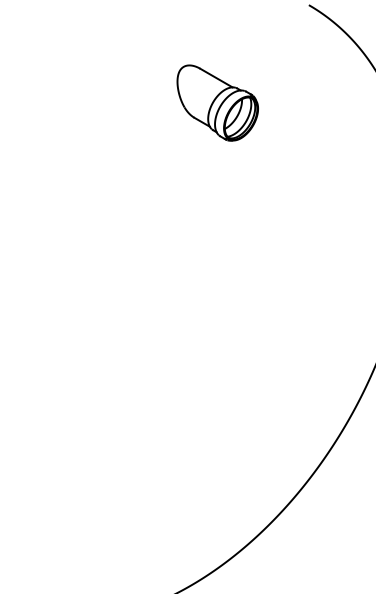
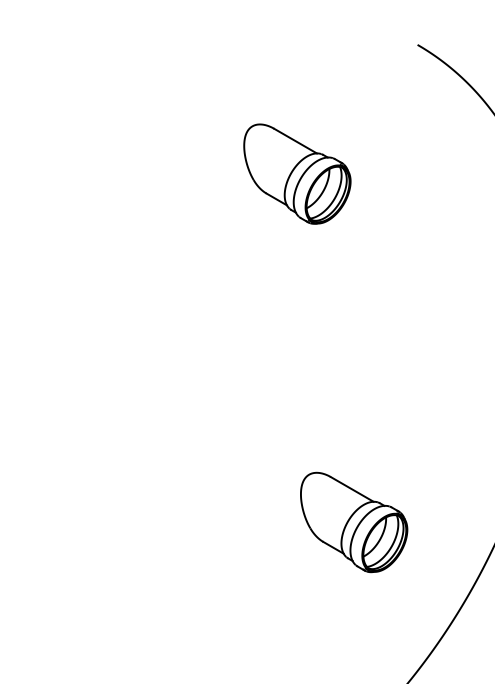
part: (260, 366) -> (353, 521), added

